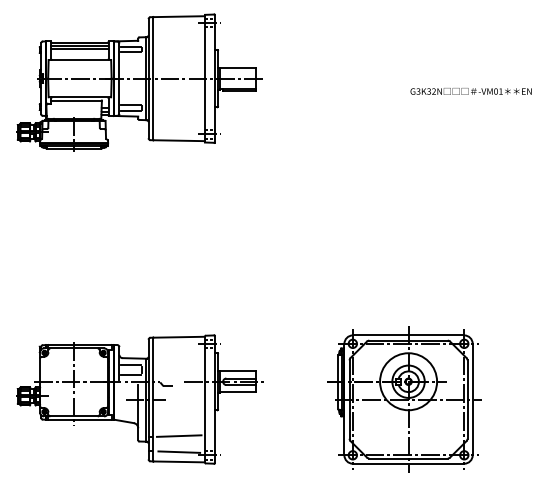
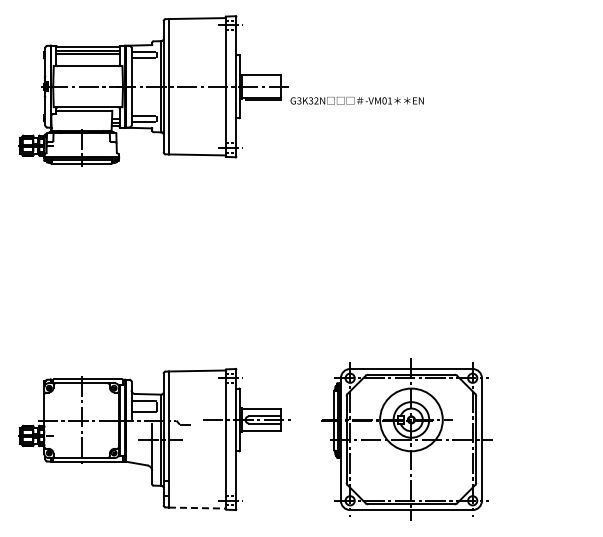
text: (470, 91) -> (356, 100), moved
part: (404, 399) -> (406, 439), moved
line: (178, 435) -> (196, 479), removed
line: (179, 452) -> (197, 497), removed
line: (179, 462) -> (197, 508), solid -> dashed

